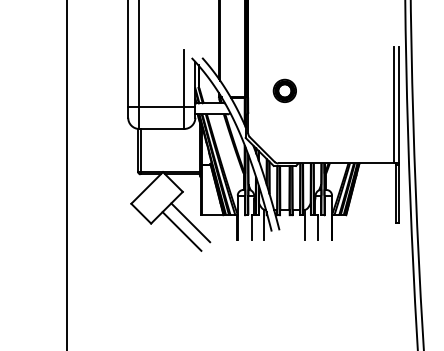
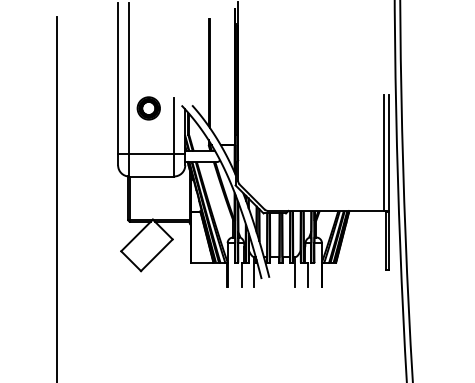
part: (284, 90) -> (148, 108), moved
line: (190, 221) -> (180, 269), removed
line: (181, 230) -> (171, 278), removed

